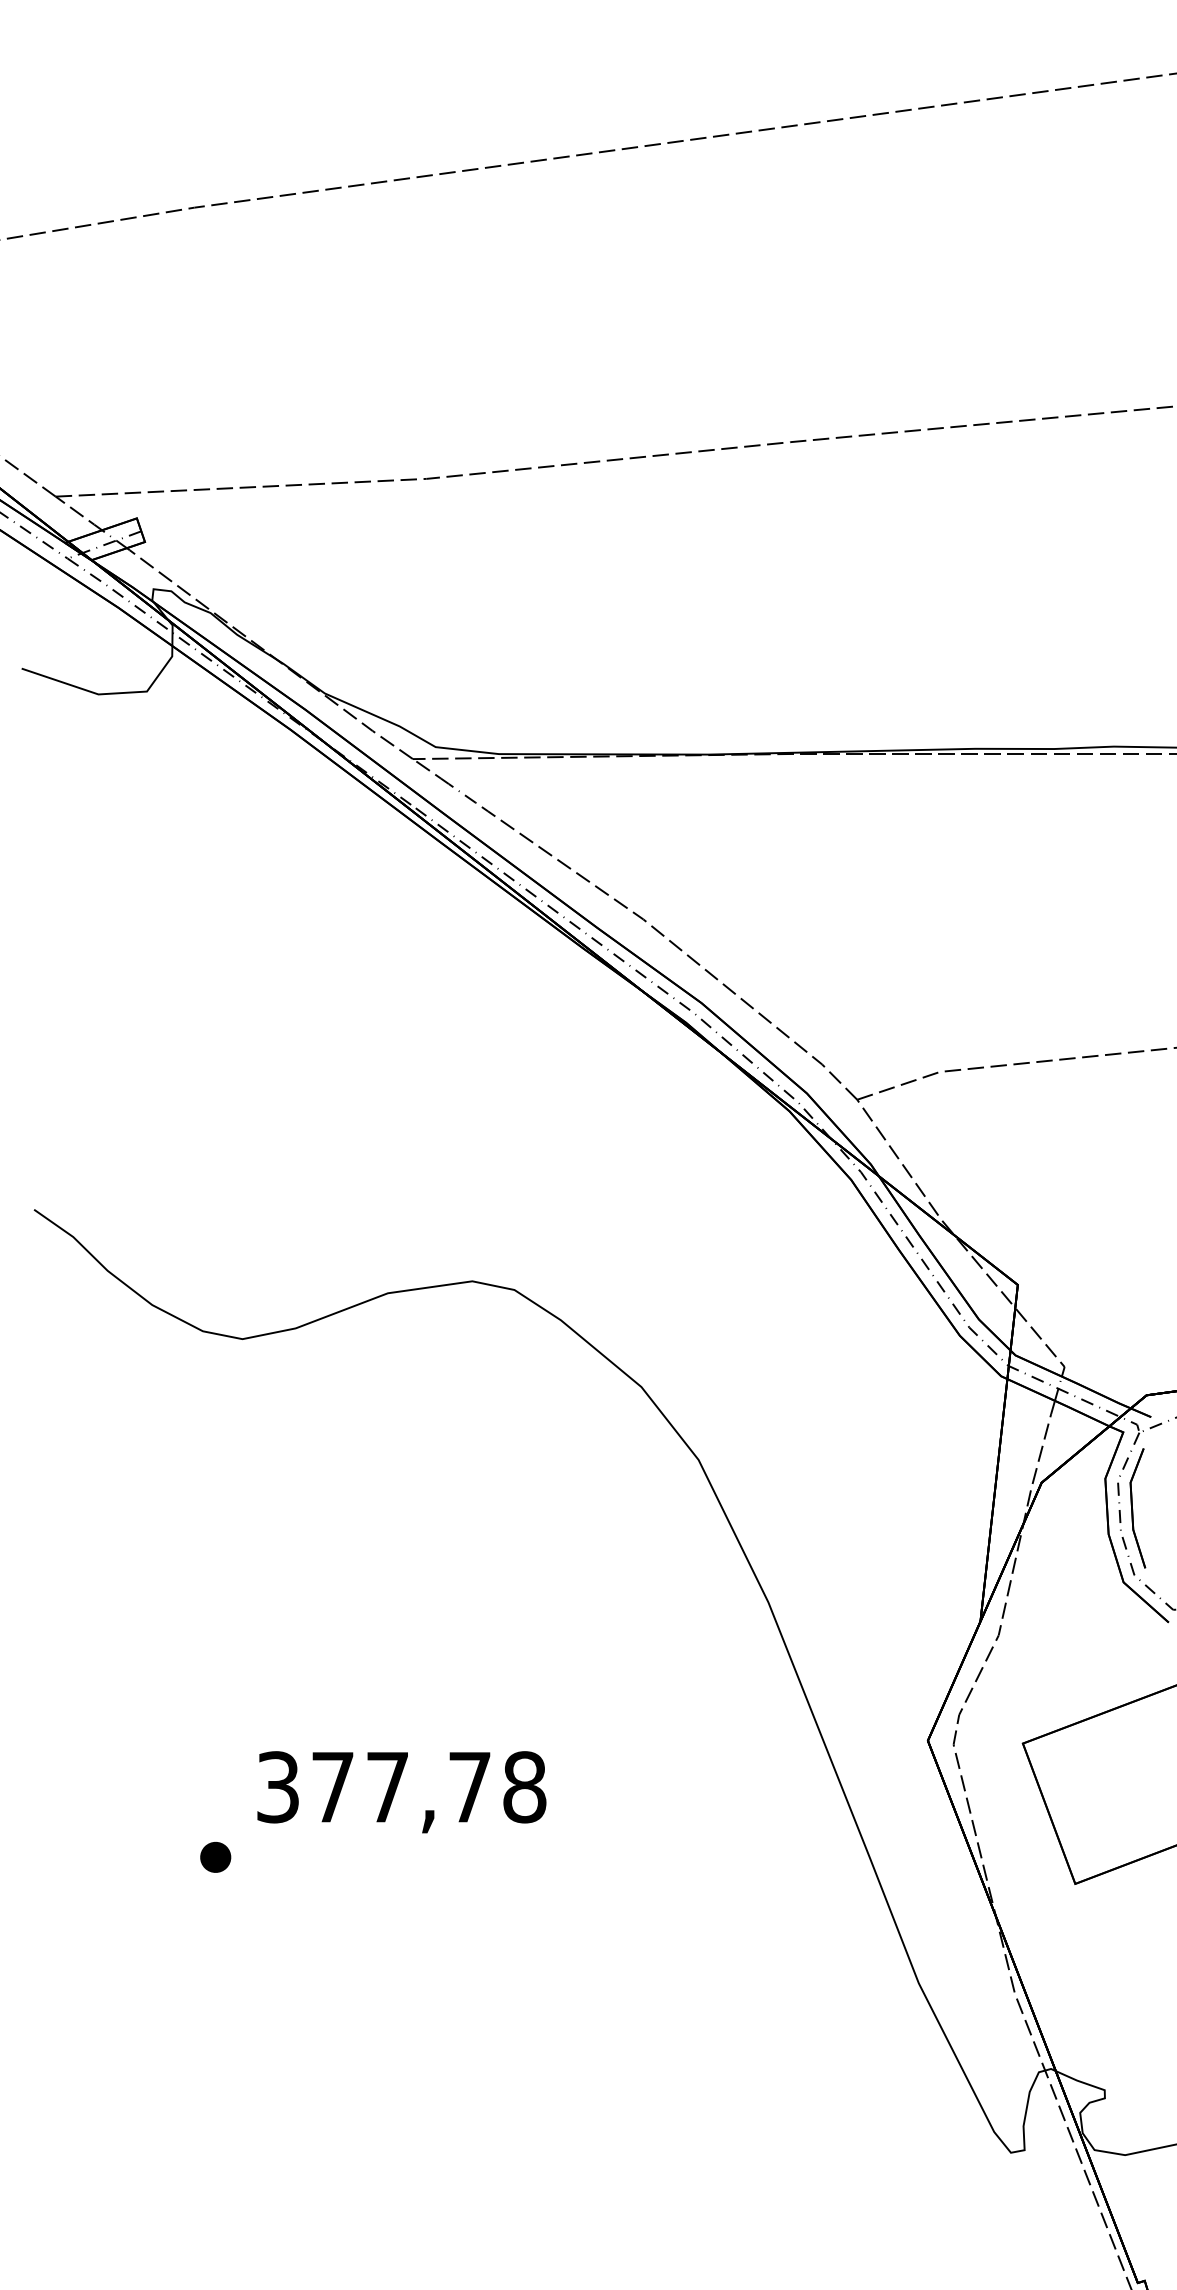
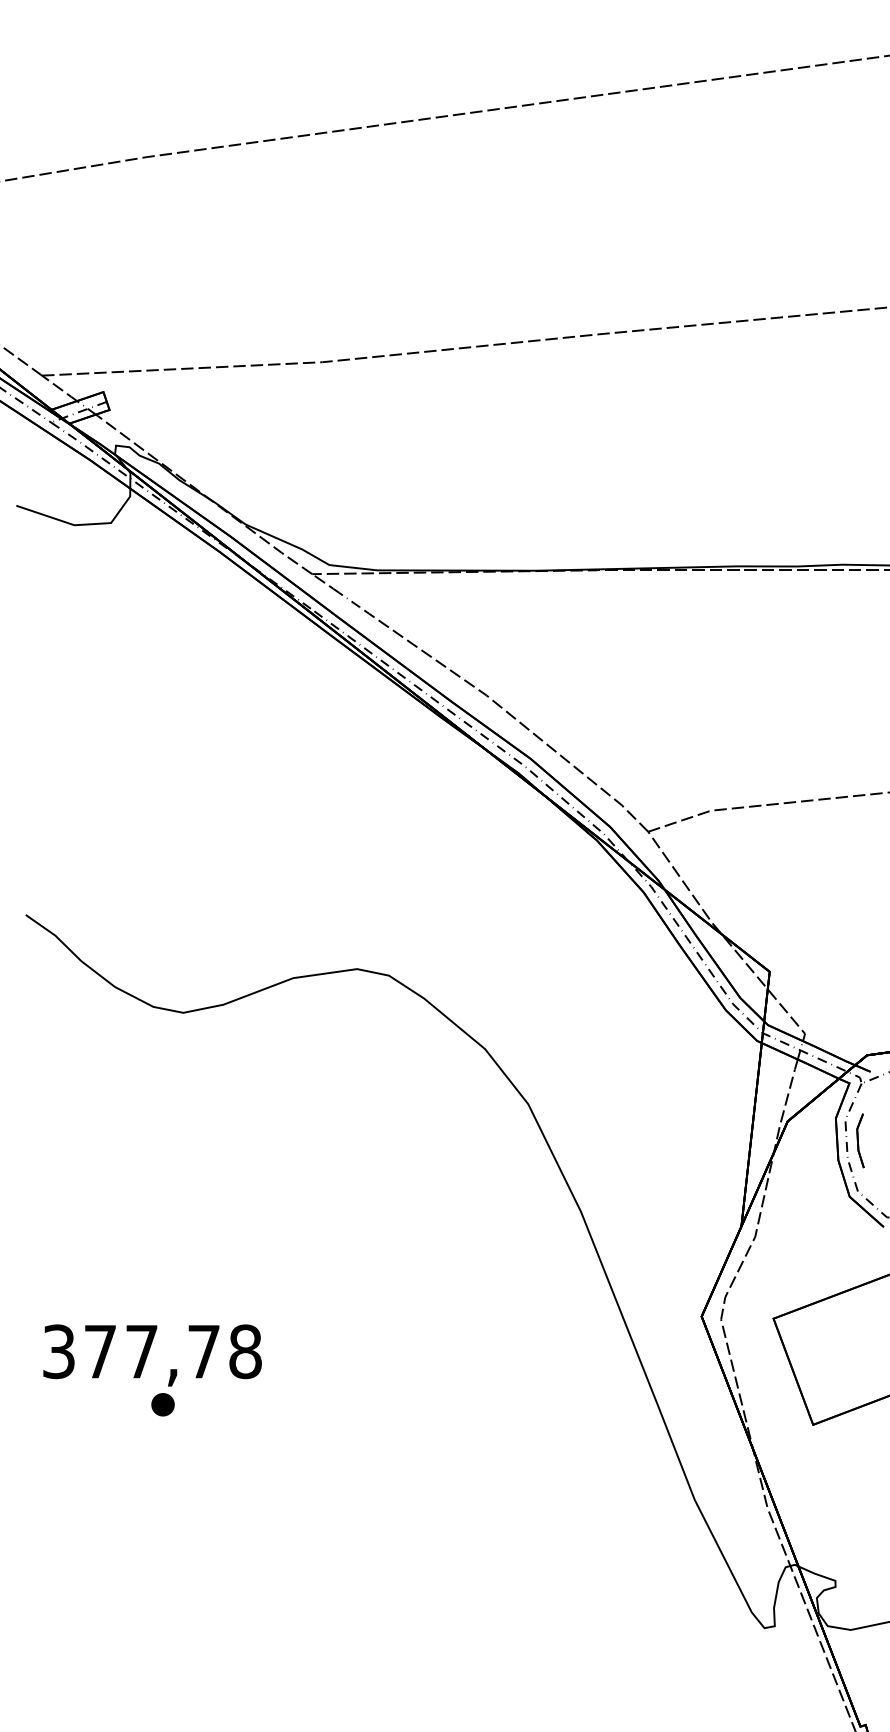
part: (1137, 1508) -> (860, 1140), size x0.6
text: (401, 1792) -> (152, 1355), moved

